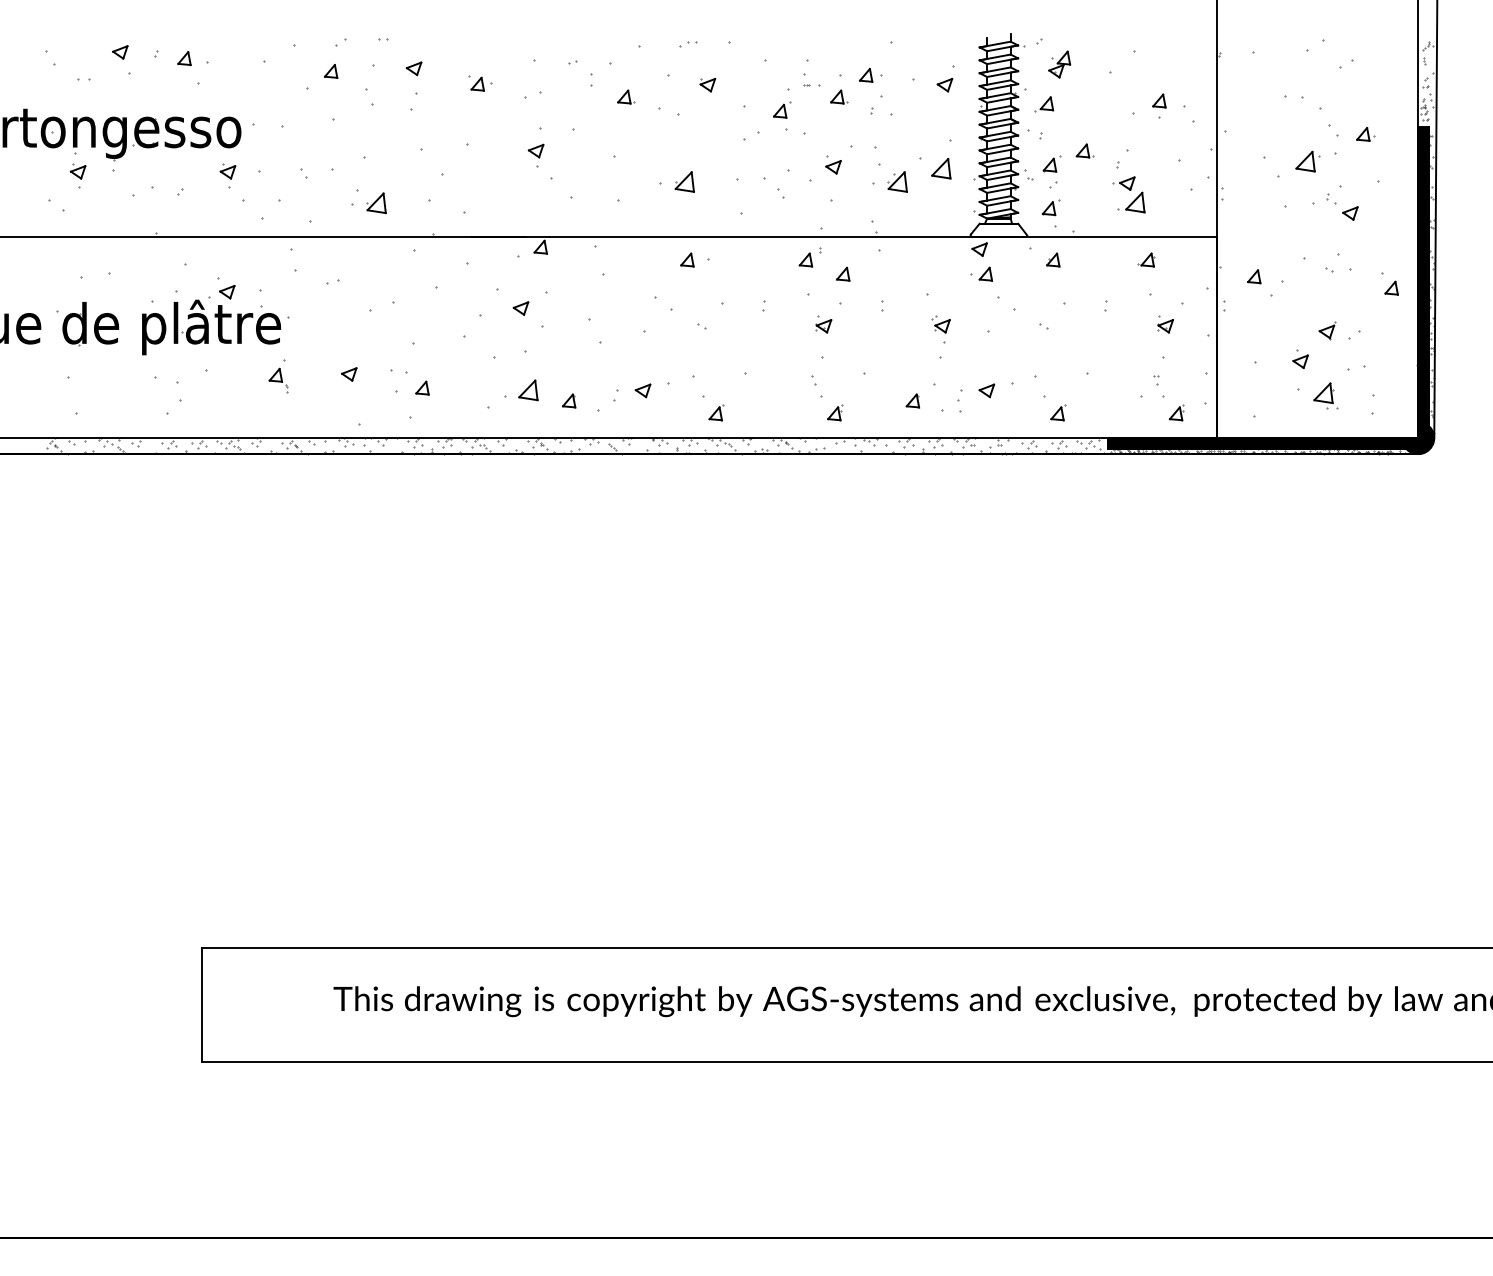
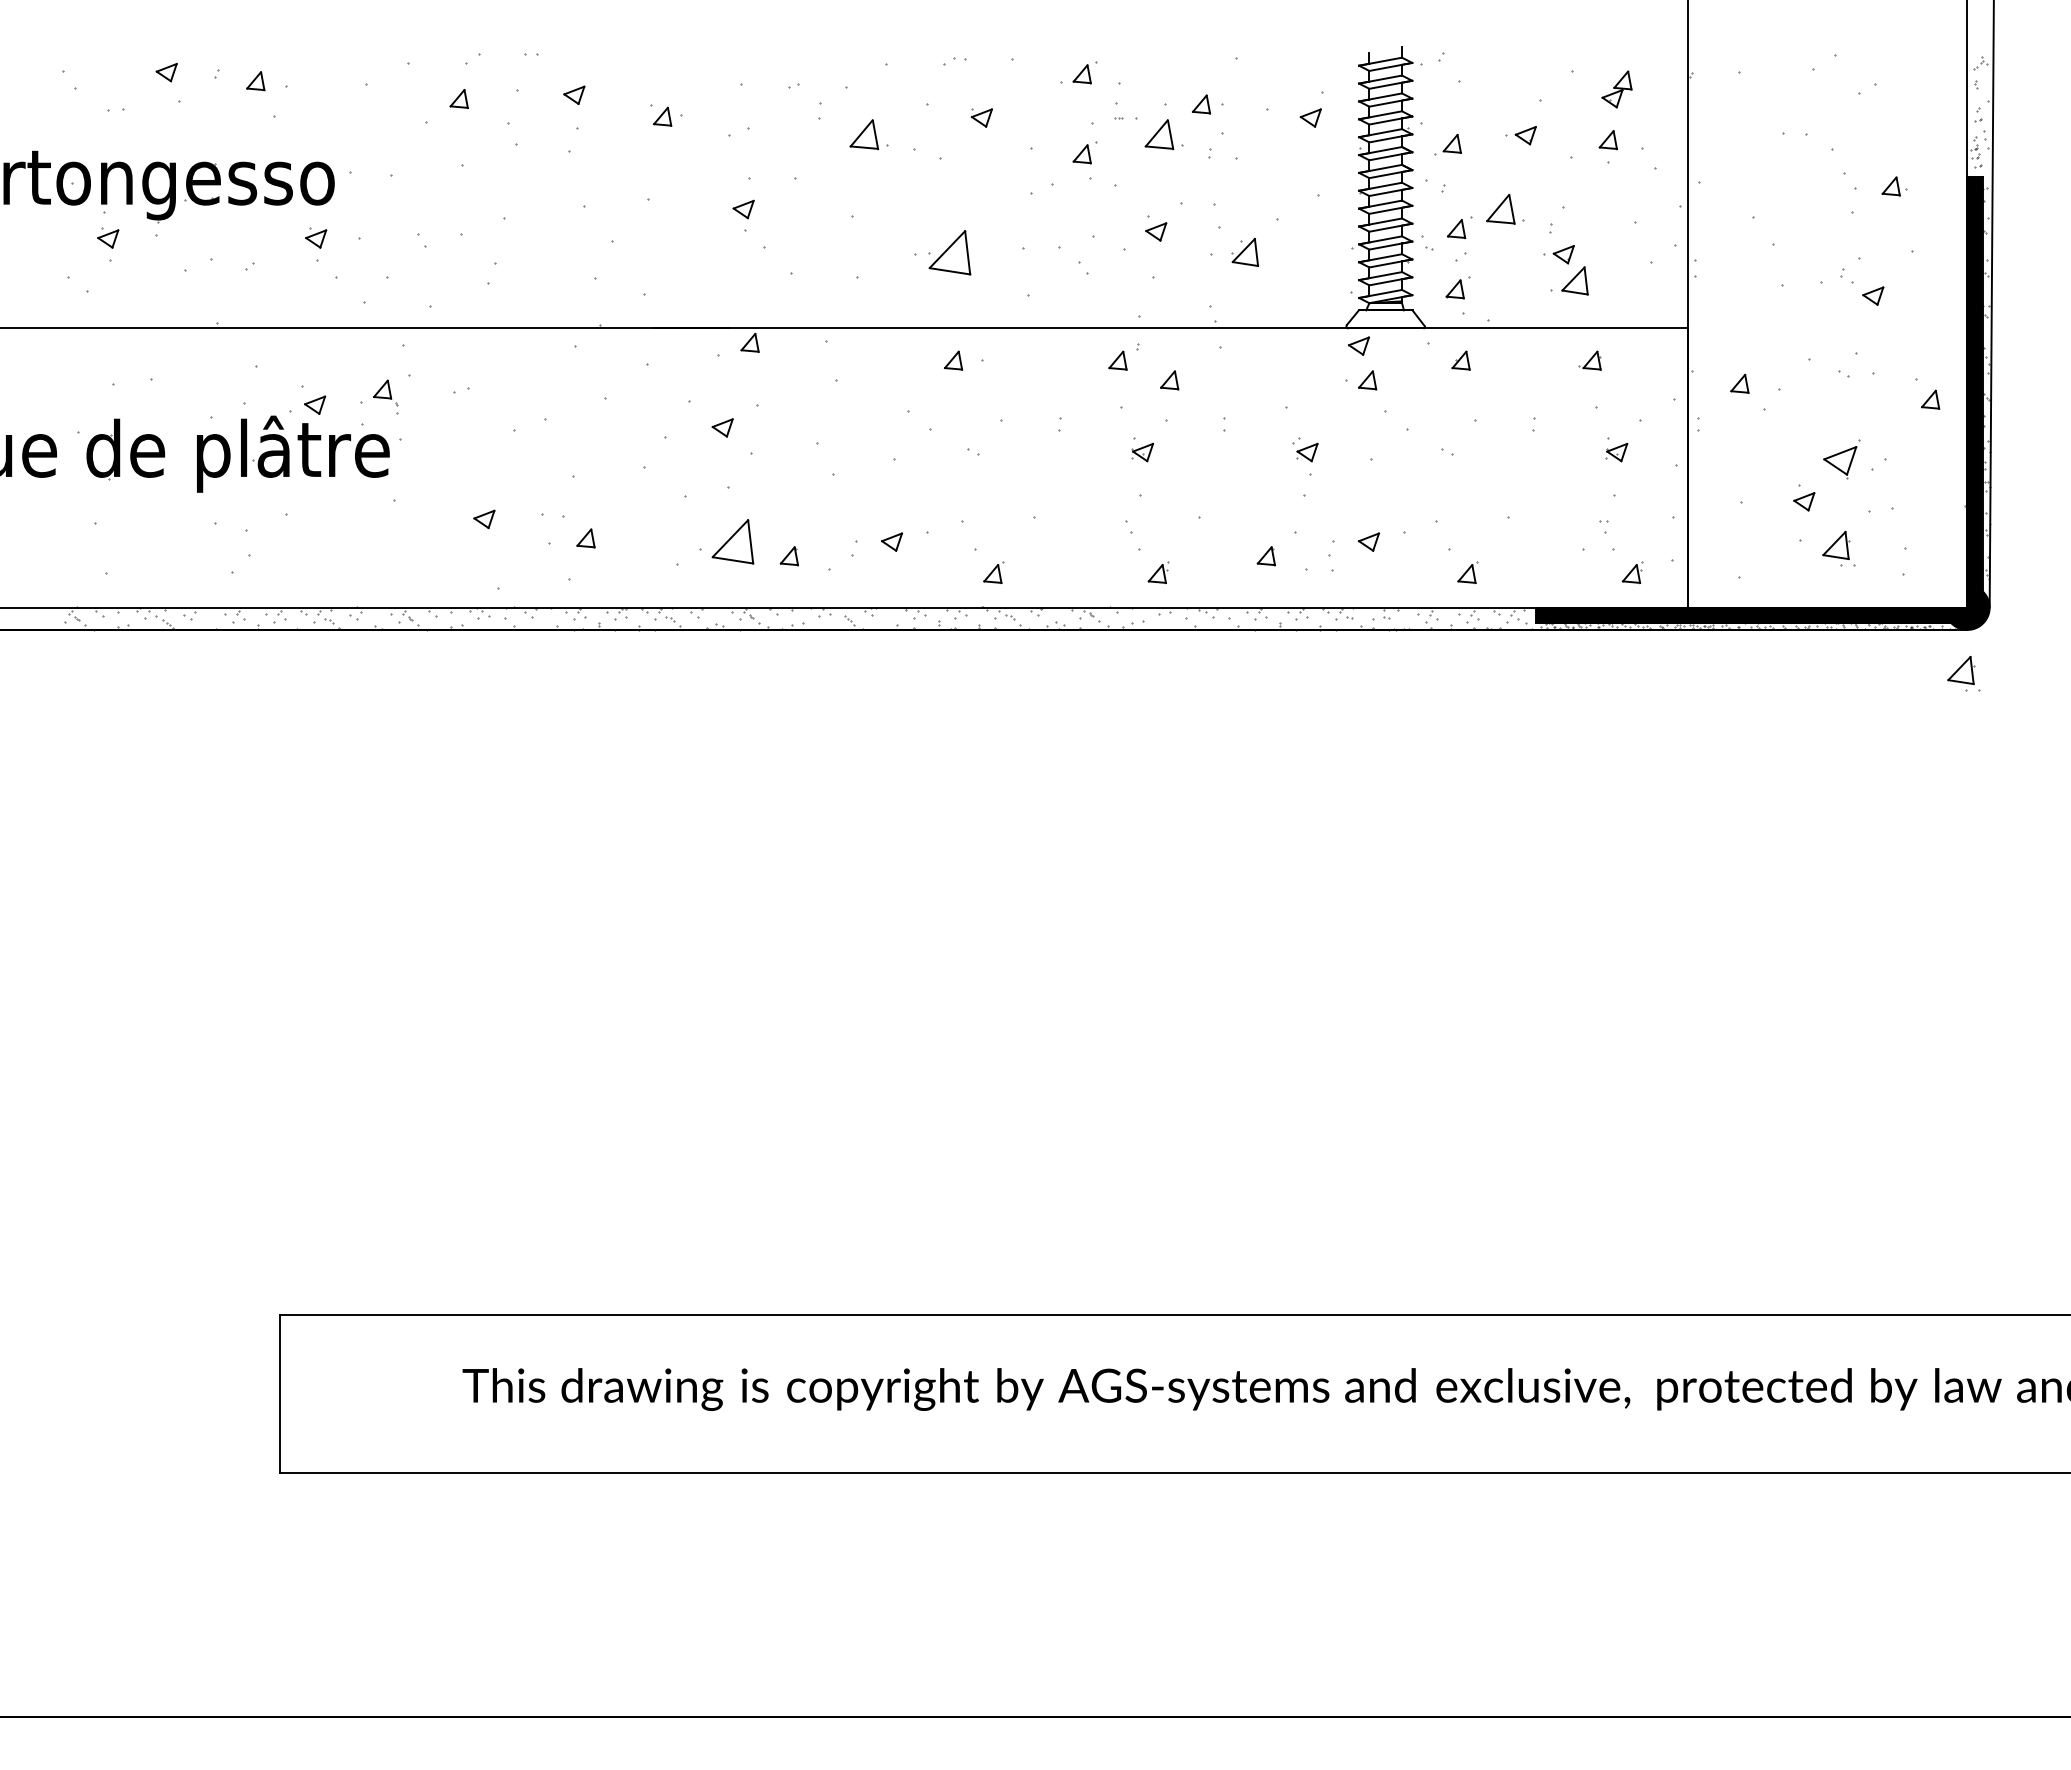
part: (781, 52) -> (1084, 72), added
part: (1059, 64) -> (1616, 89), moved
part: (626, 97) -> (868, 134), size x1.6
part: (839, 97) -> (1164, 134), size x1.6
part: (1096, 97) -> (1520, 135), added
part: (1084, 151) -> (1504, 209), size x1.6
part: (1308, 161) -> (1814, 223), removed
part: (941, 168) -> (1305, 233), removed
part: (684, 181) -> (949, 251), size x1.6
part: (376, 202) -> (522, 281), removed
part: (1327, 331) -> (1841, 459), size x1.6
part: (277, 380) -> (385, 396), moved
part: (528, 389) -> (732, 540), size x1.6
part: (1415, 485) -> (1963, 673), added

